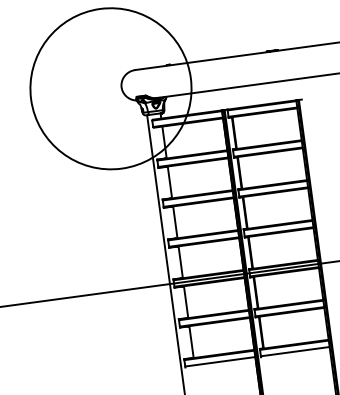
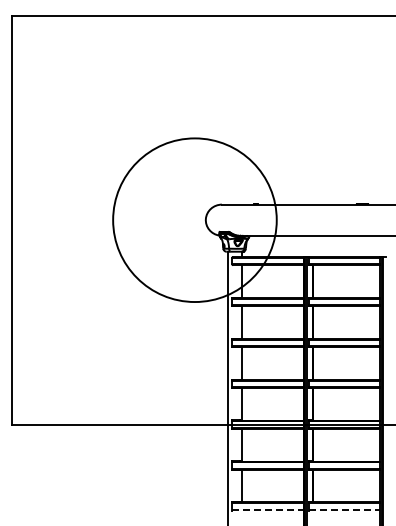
line: (296, 351) -> (345, 509), solid -> dashed
line: (219, 361) -> (267, 509), solid -> dashed

